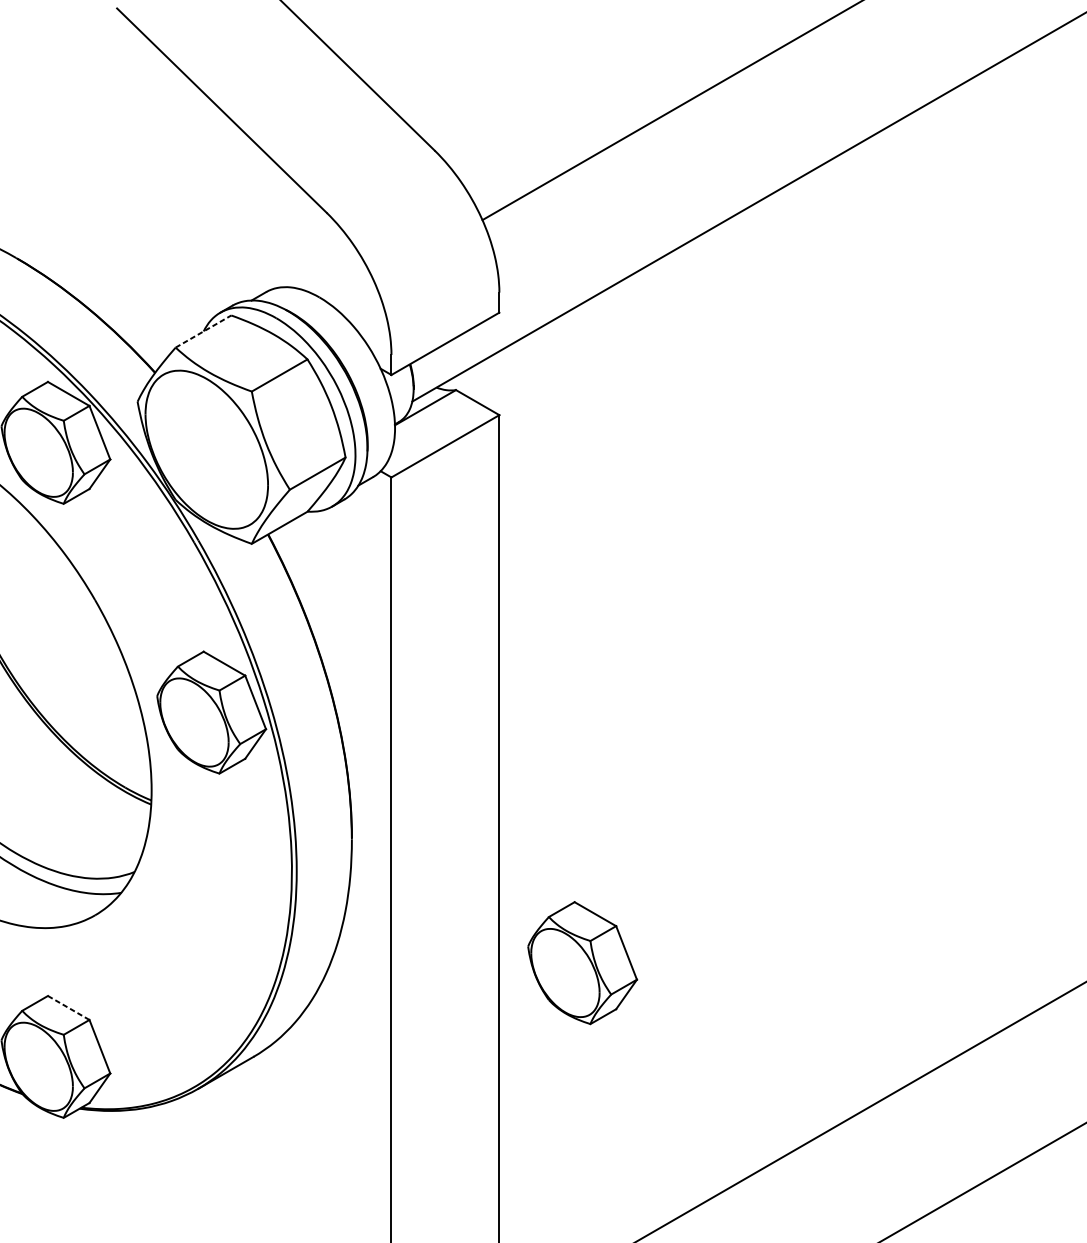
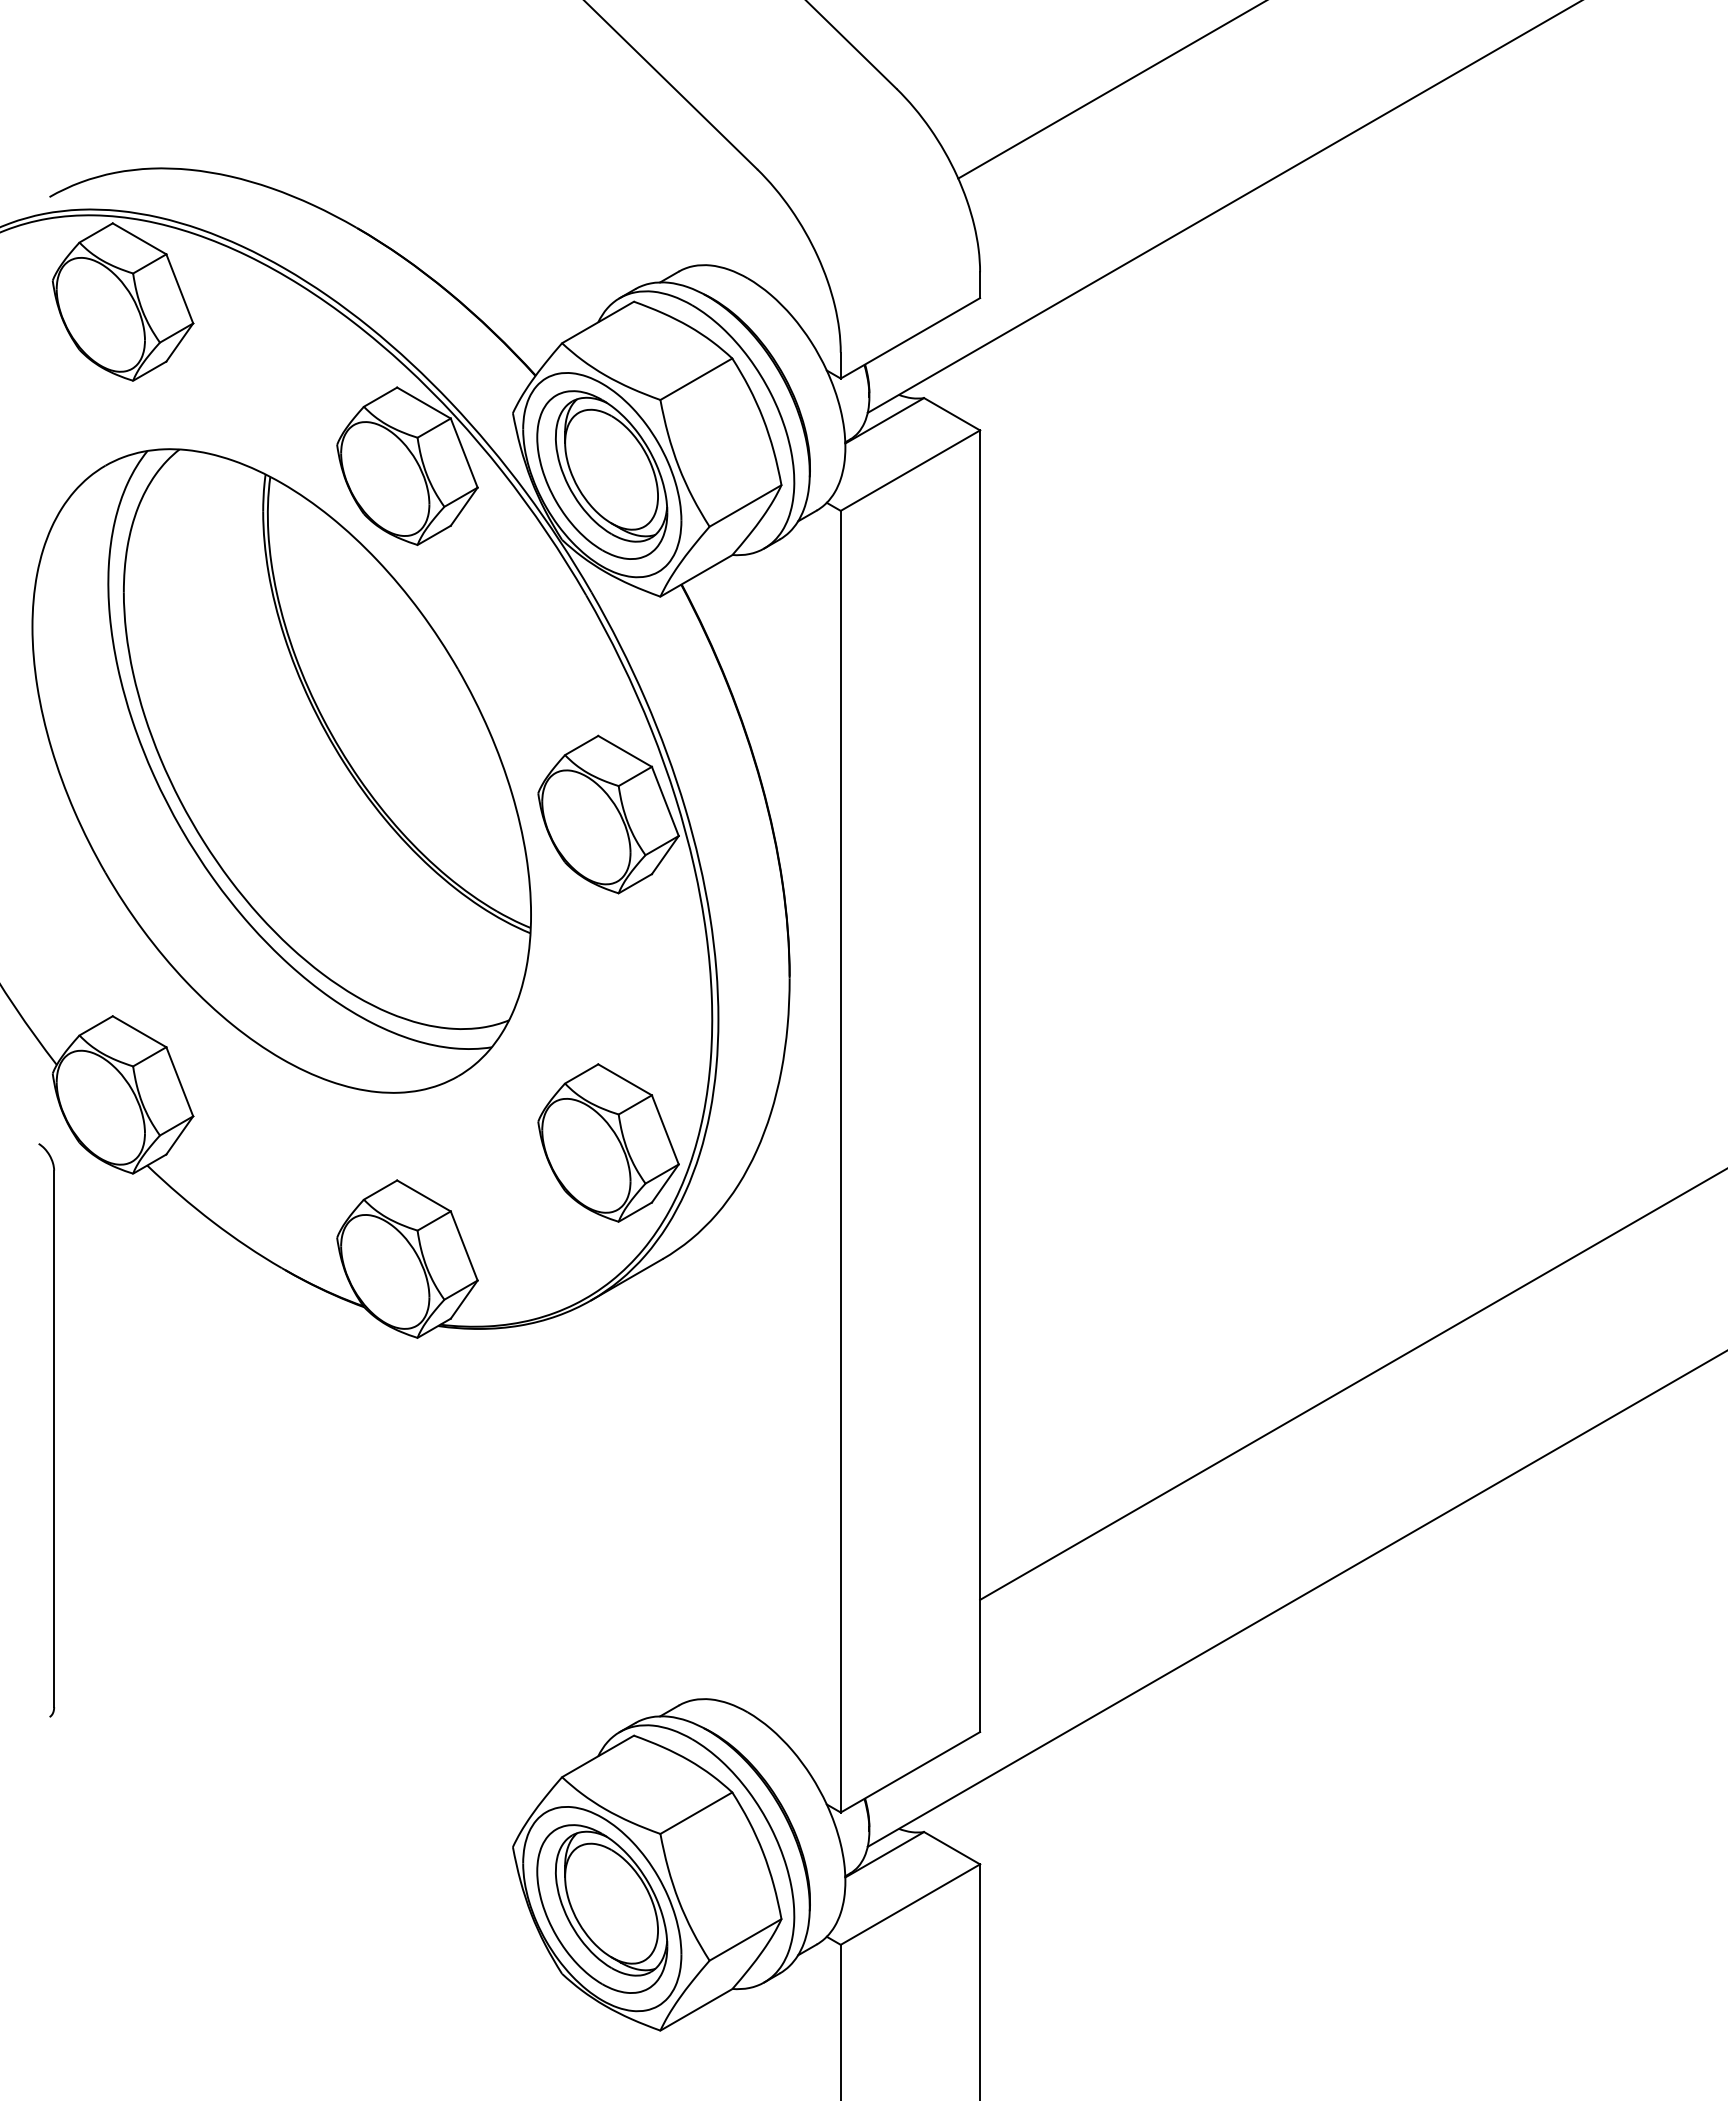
line: (203, 331) -> (598, 322), dashed -> solid
part: (206, 449) -> (602, 474), added
part: (582, 962) -> (608, 1142), moved
line: (68, 1007) -> (423, 1195), dashed -> solid

